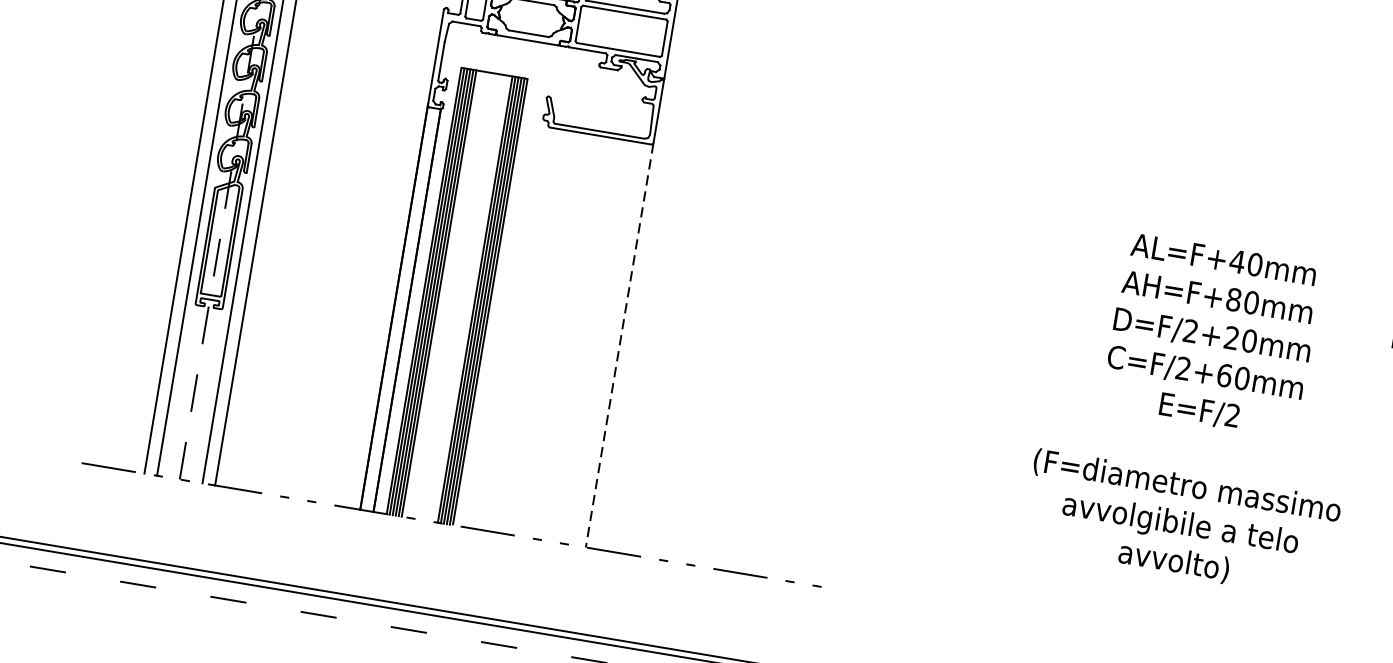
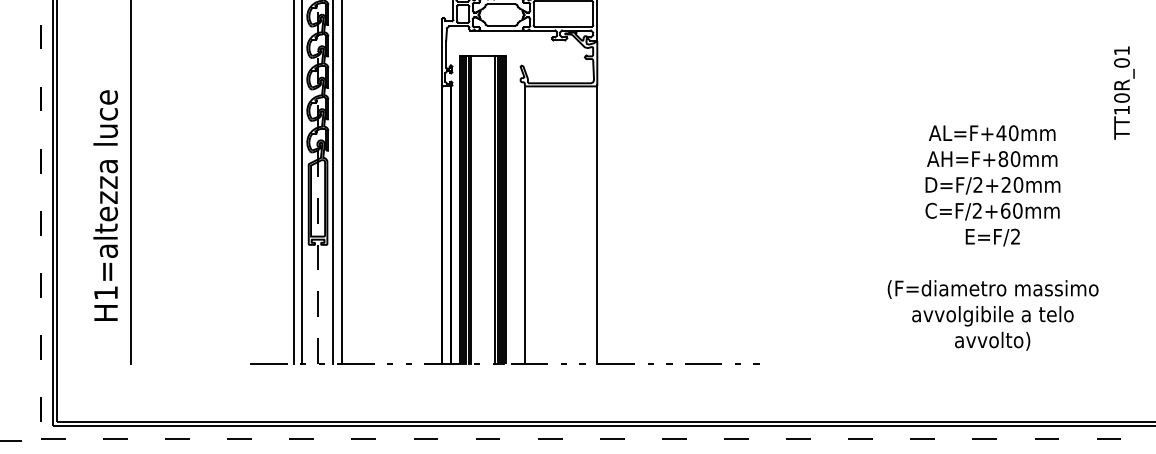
line: (513, 327) -> (524, 224), added
line: (619, 345) -> (597, 224), dashed -> solid
text: (1199, 411) -> (992, 237), moved

